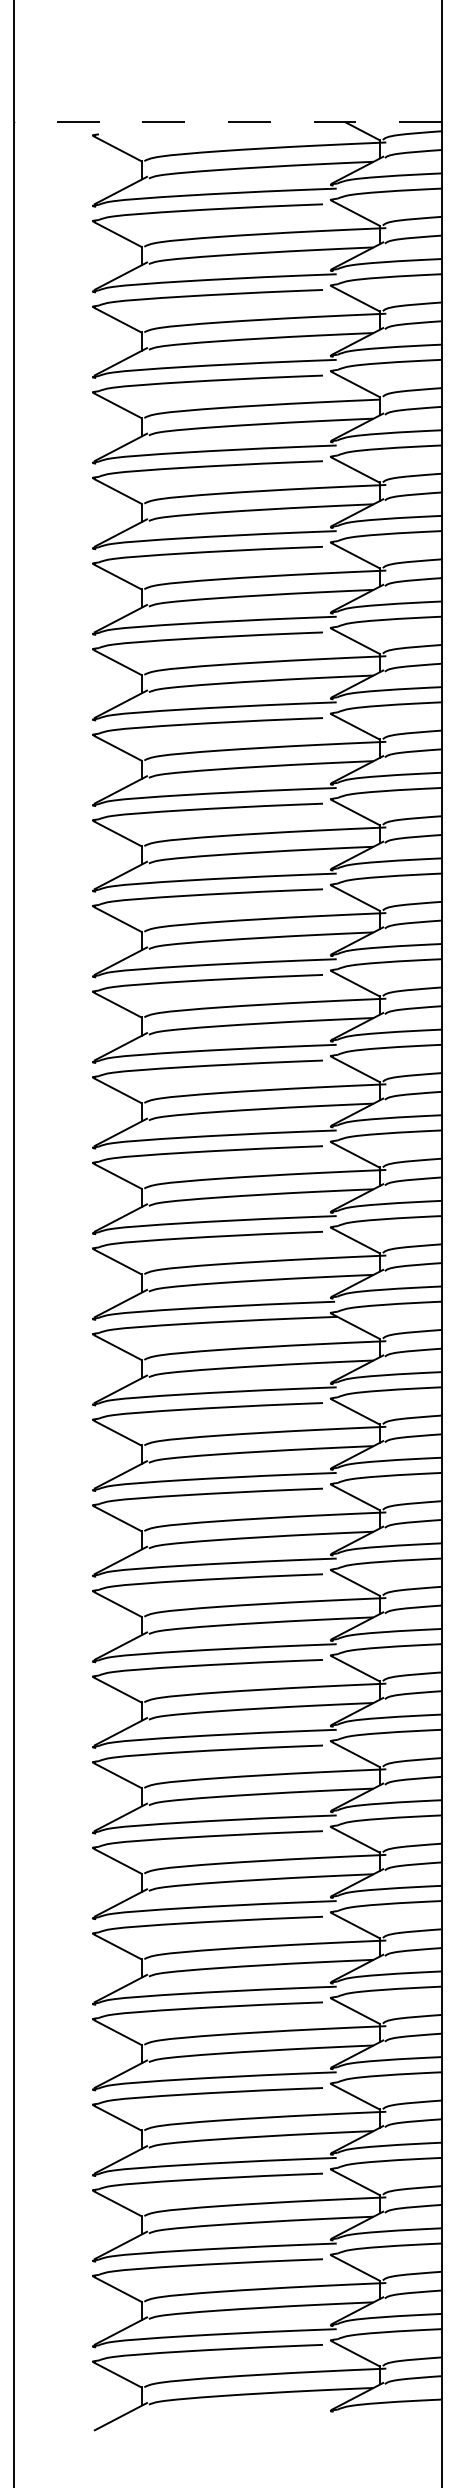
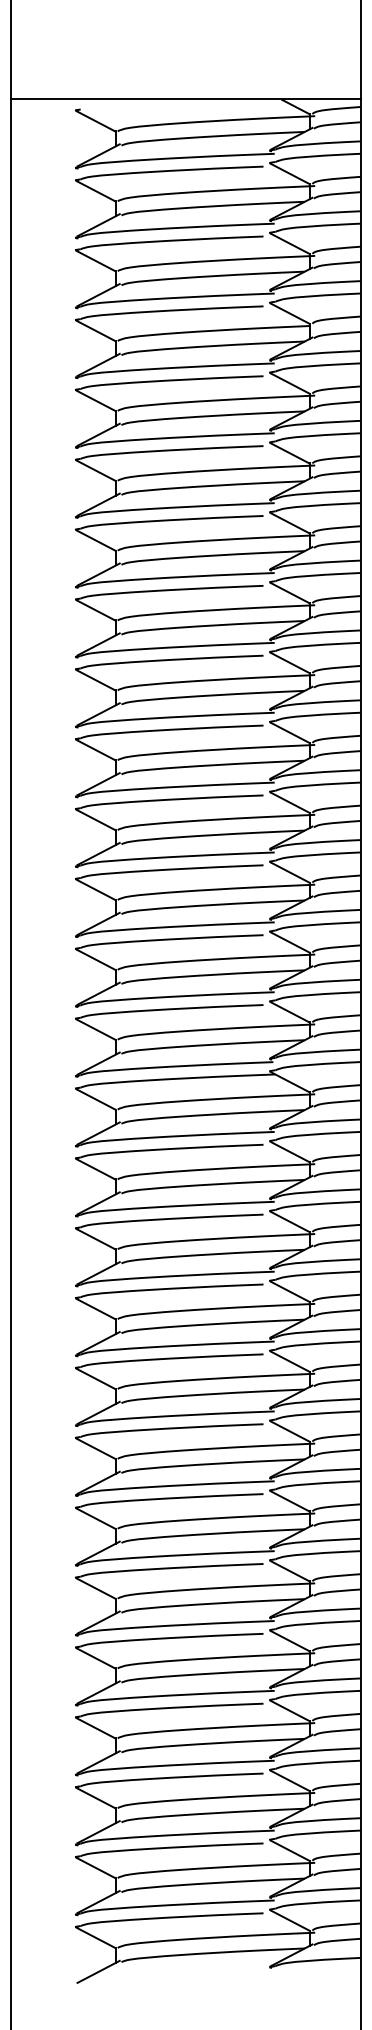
line: (228, 122) -> (186, 99), dashed -> solid

